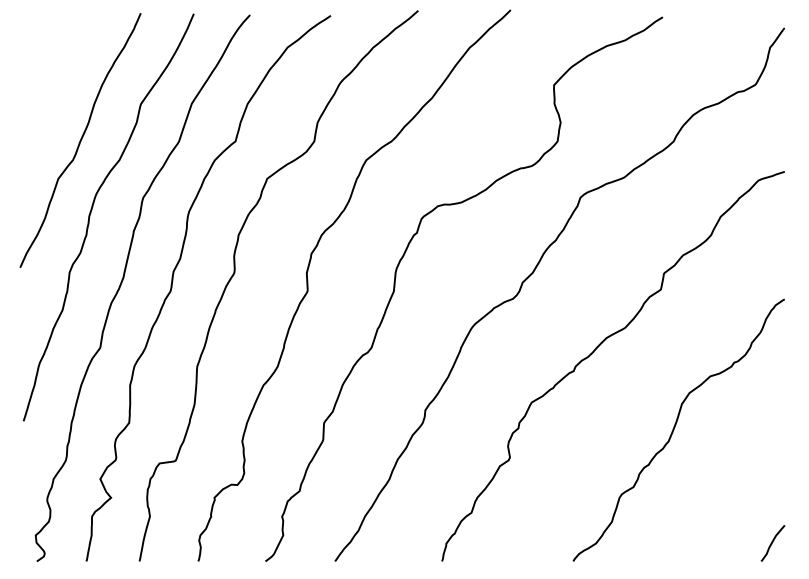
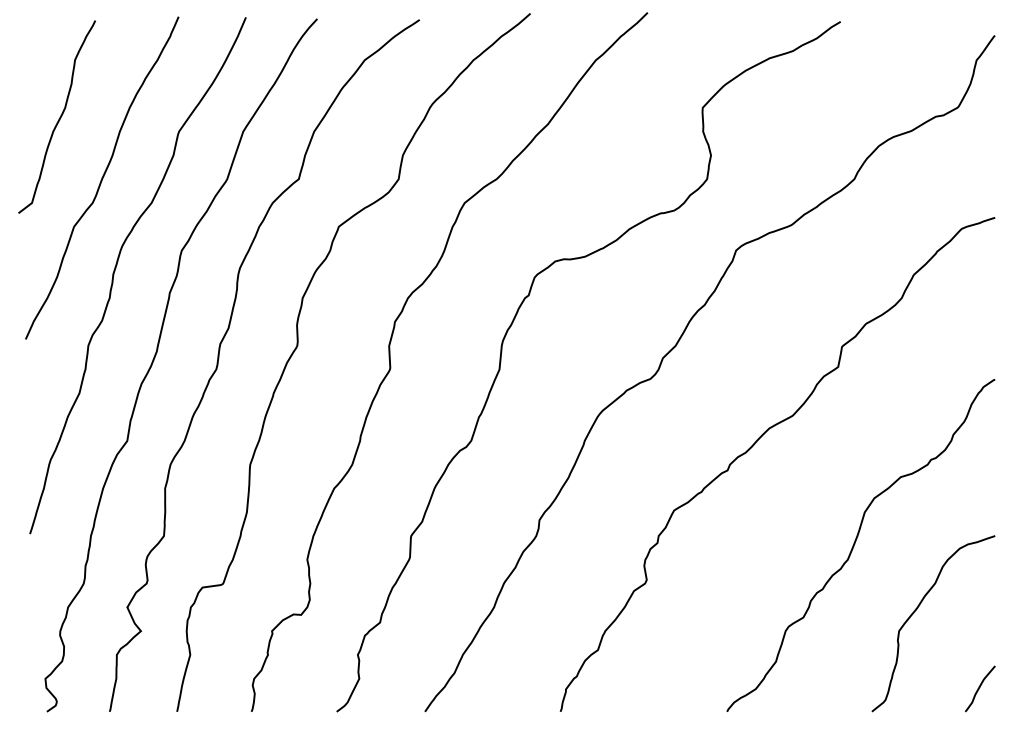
curve: (46, 92) -> (59, 117), added
curve: (724, 479) -> (918, 608), added

